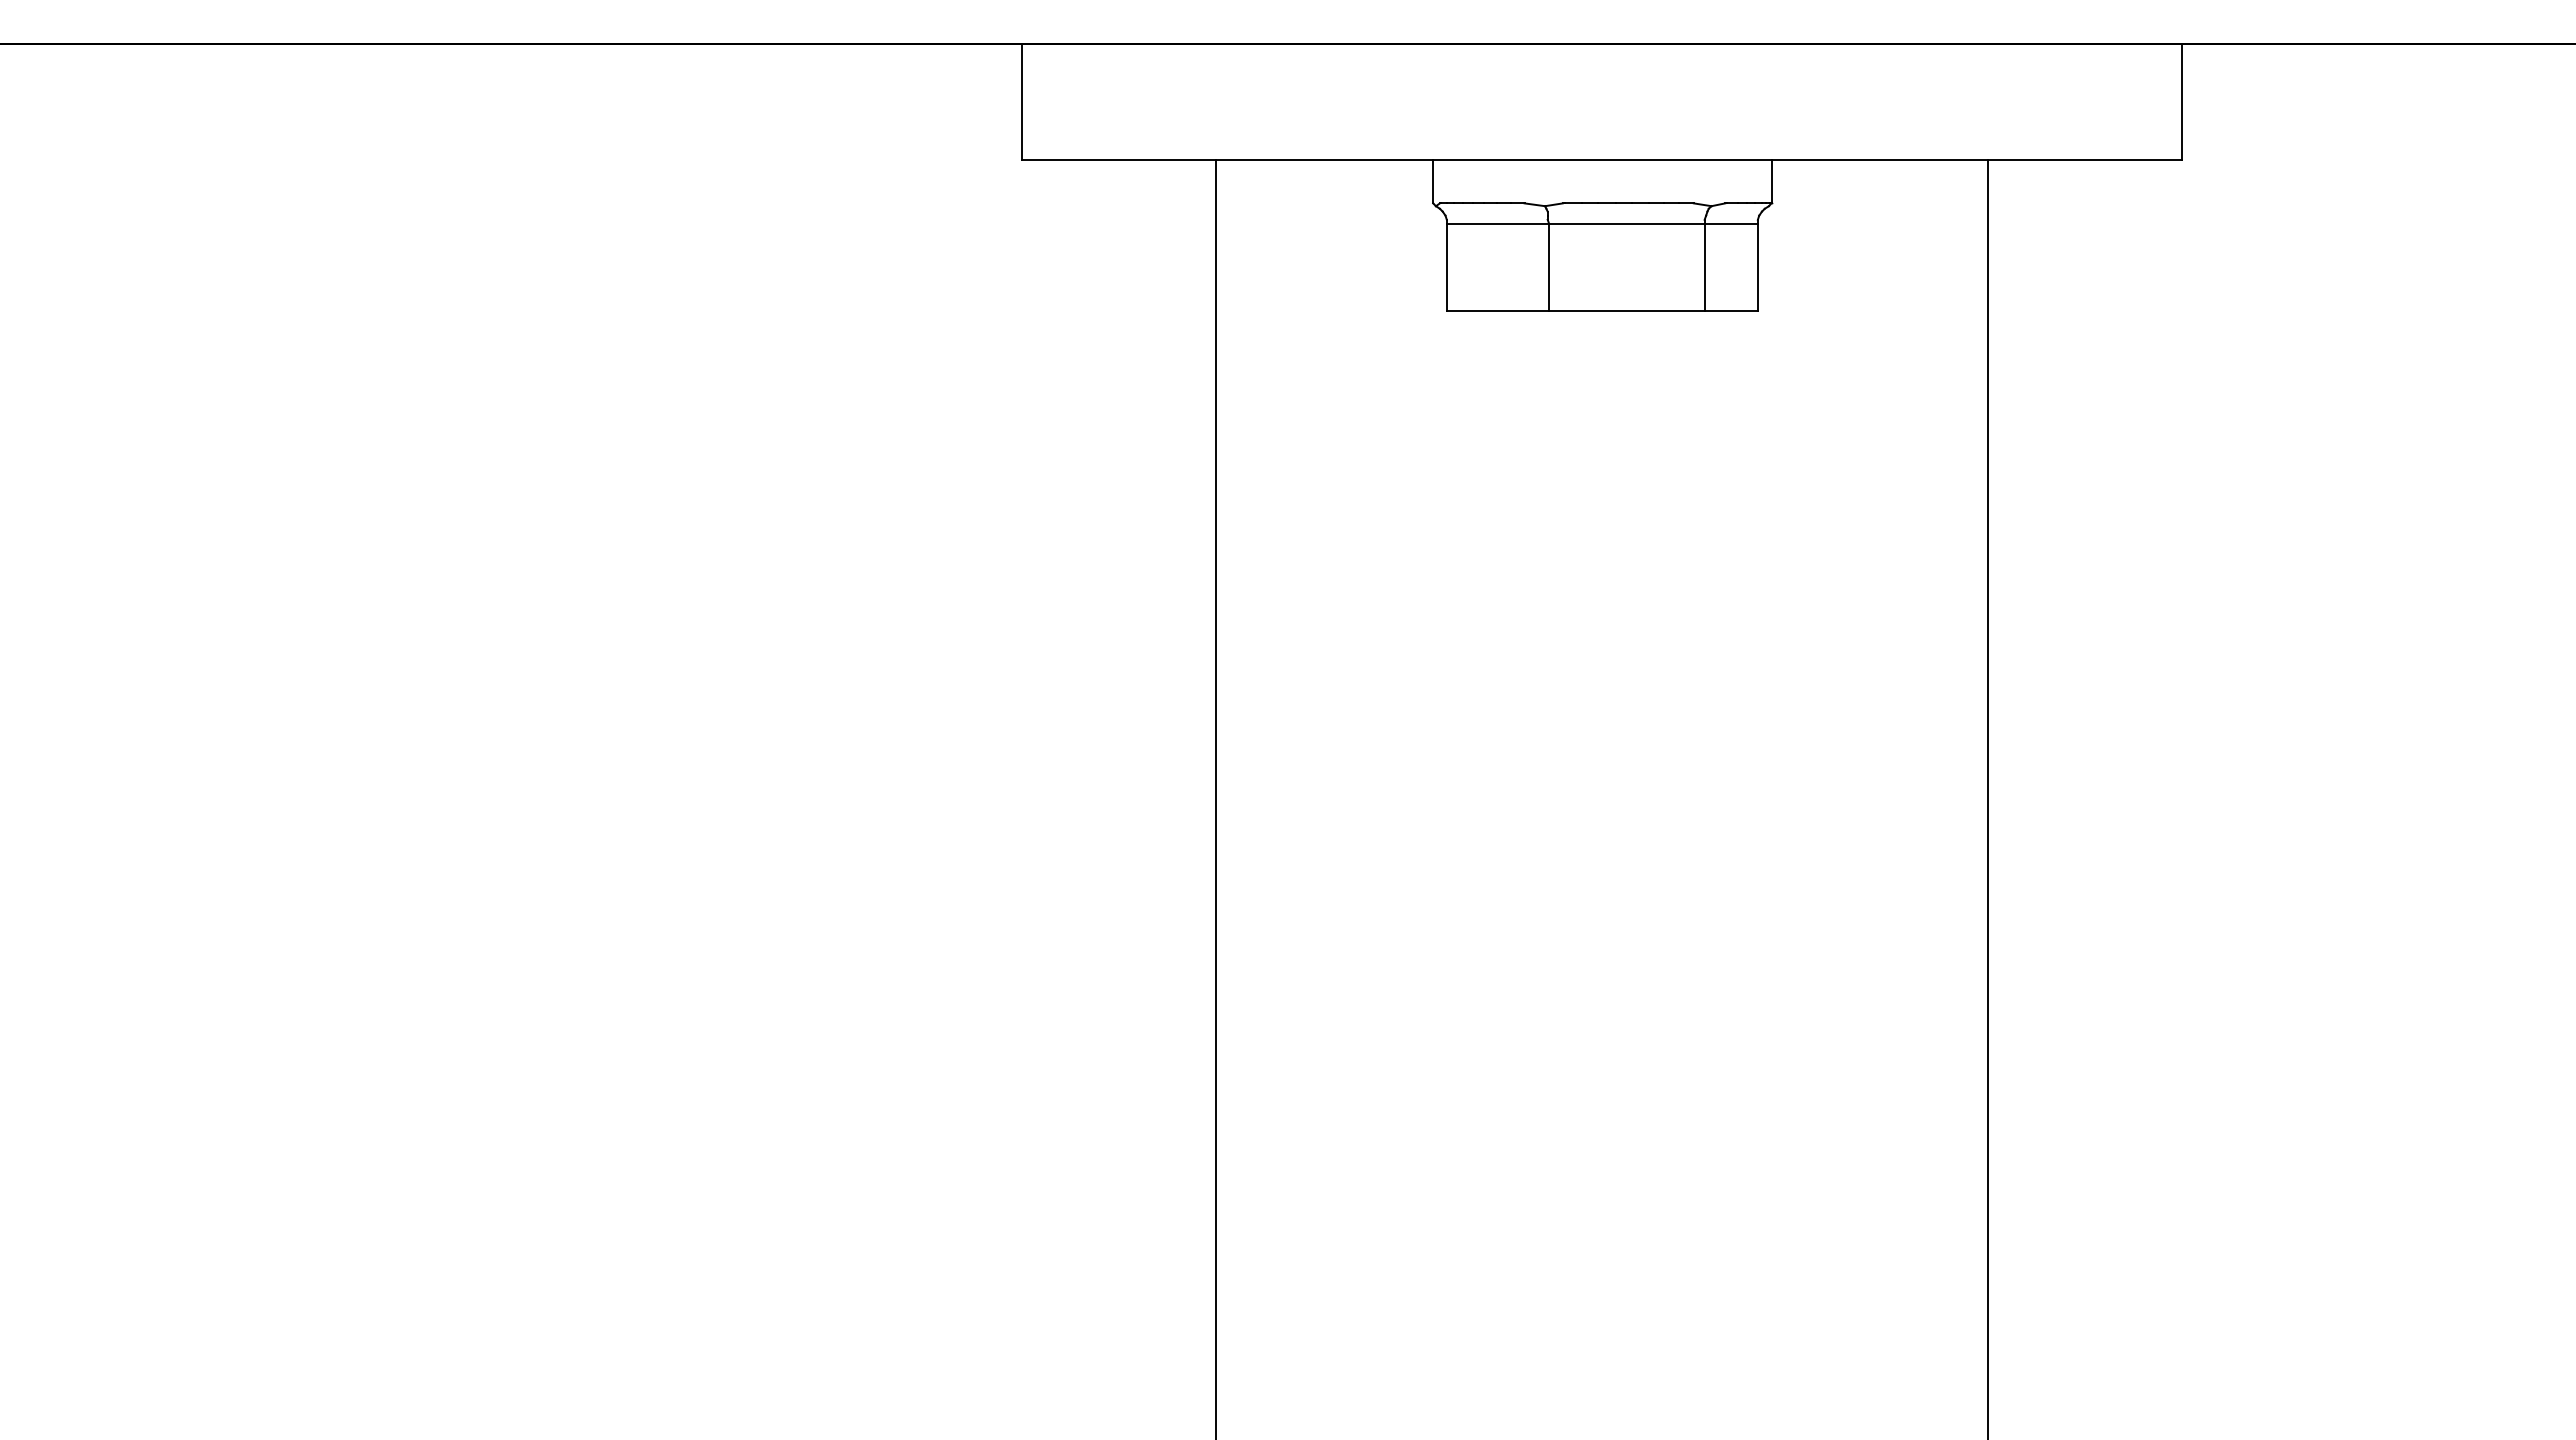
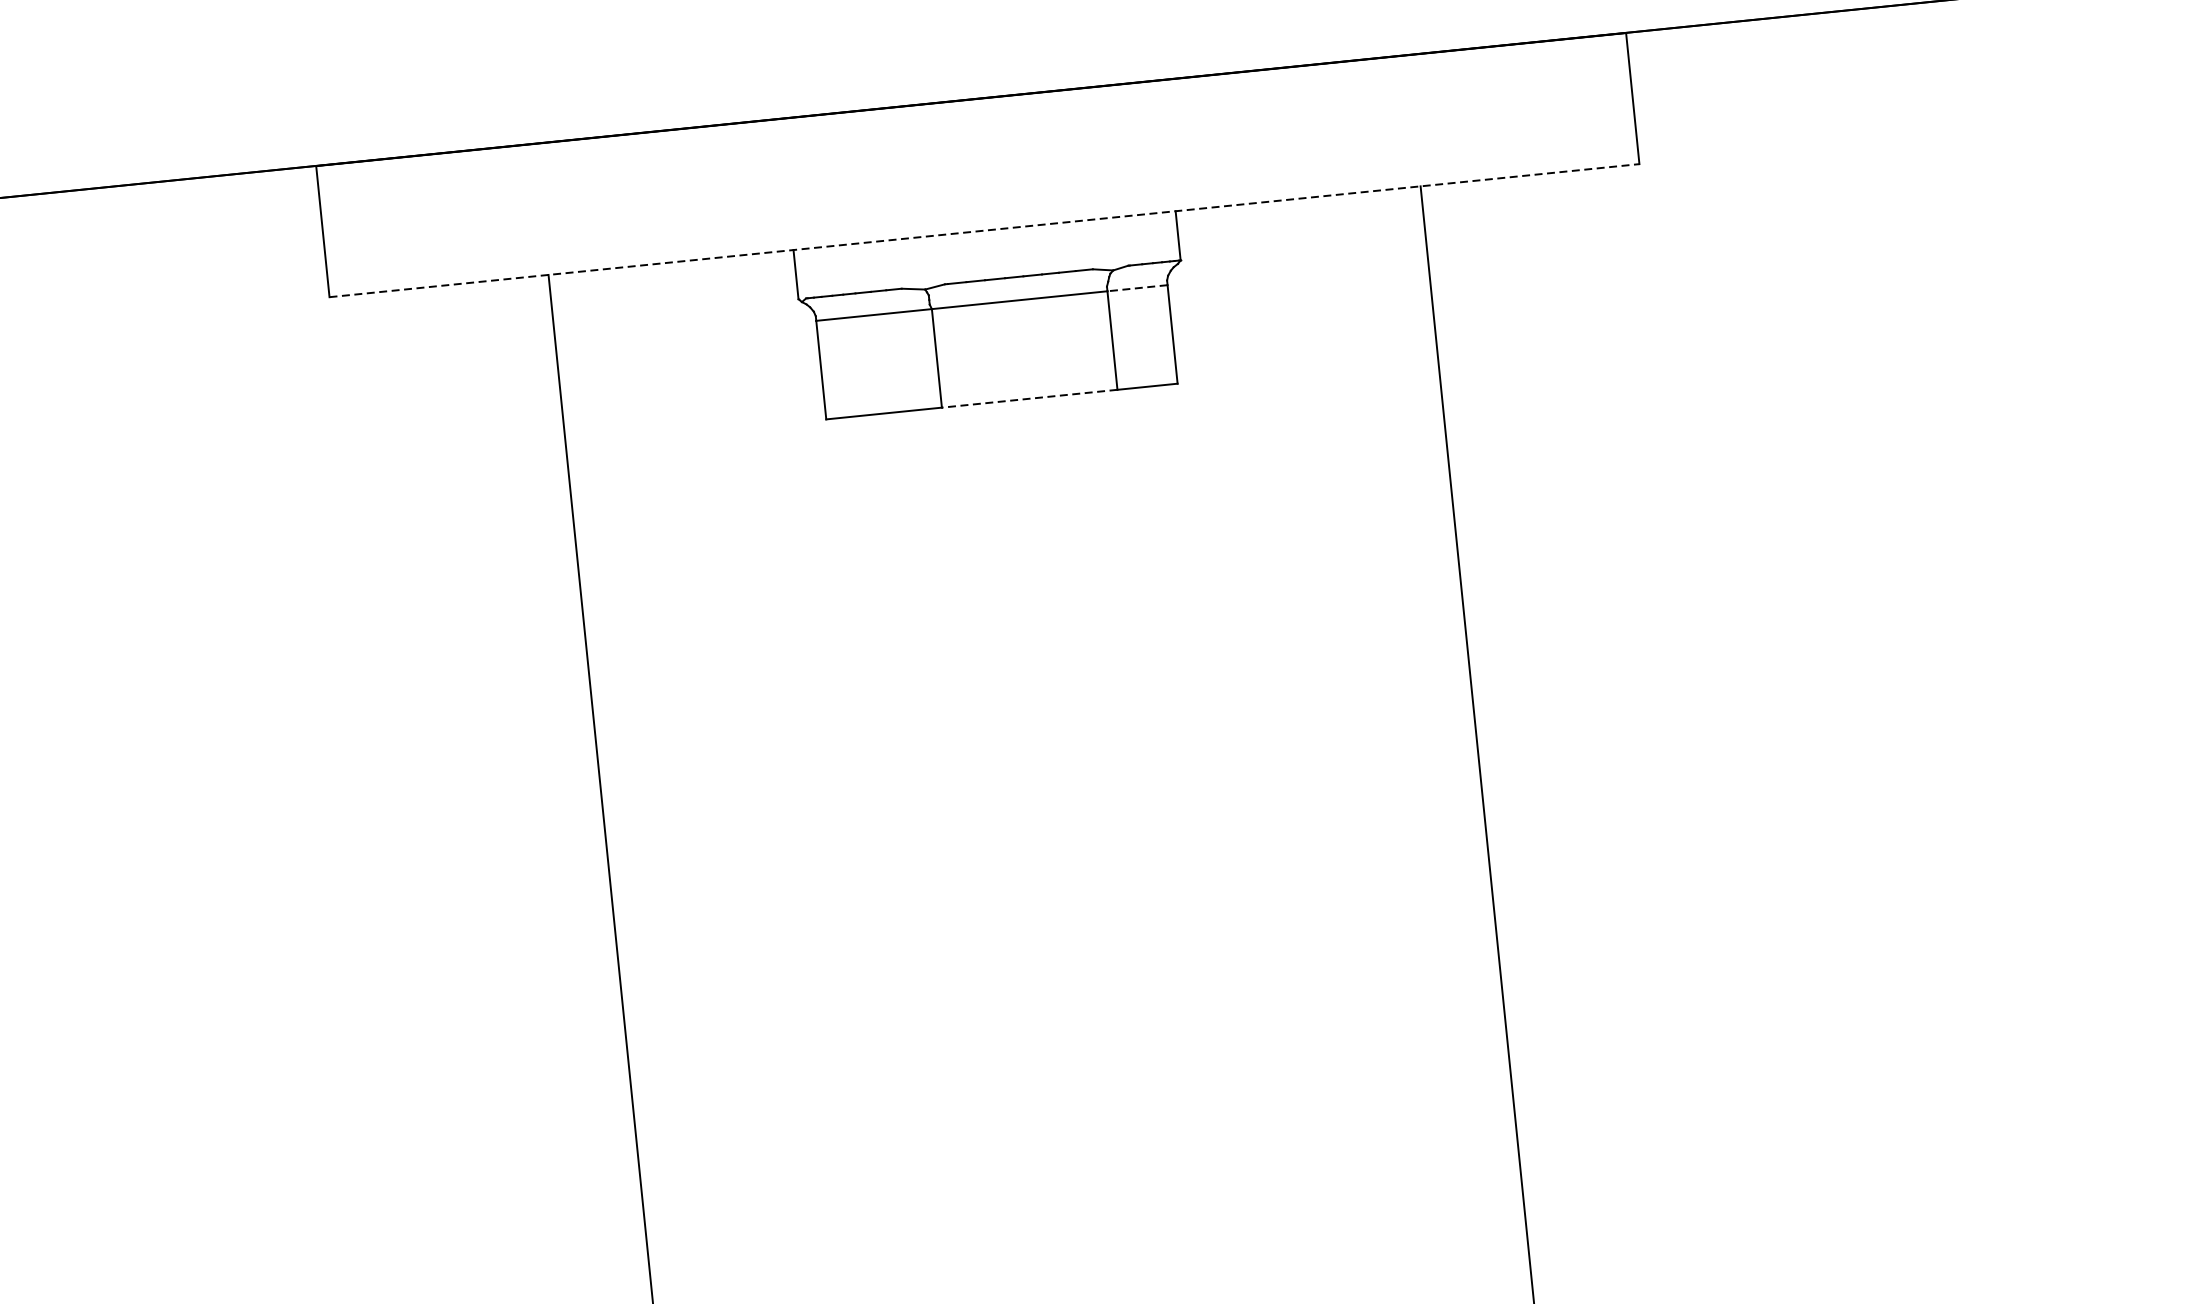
line: (1602, 159) -> (984, 230), solid -> dashed
line: (1731, 223) -> (1137, 287), solid -> dashed
line: (1626, 311) -> (1029, 399), solid -> dashed

